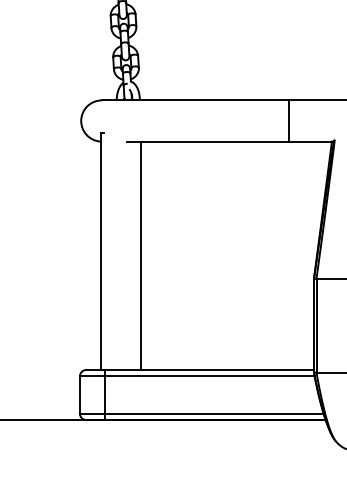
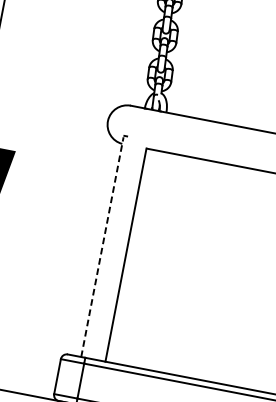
line: (100, 252) -> (102, 247), solid -> dashed
line: (140, 255) -> (126, 254), moved

